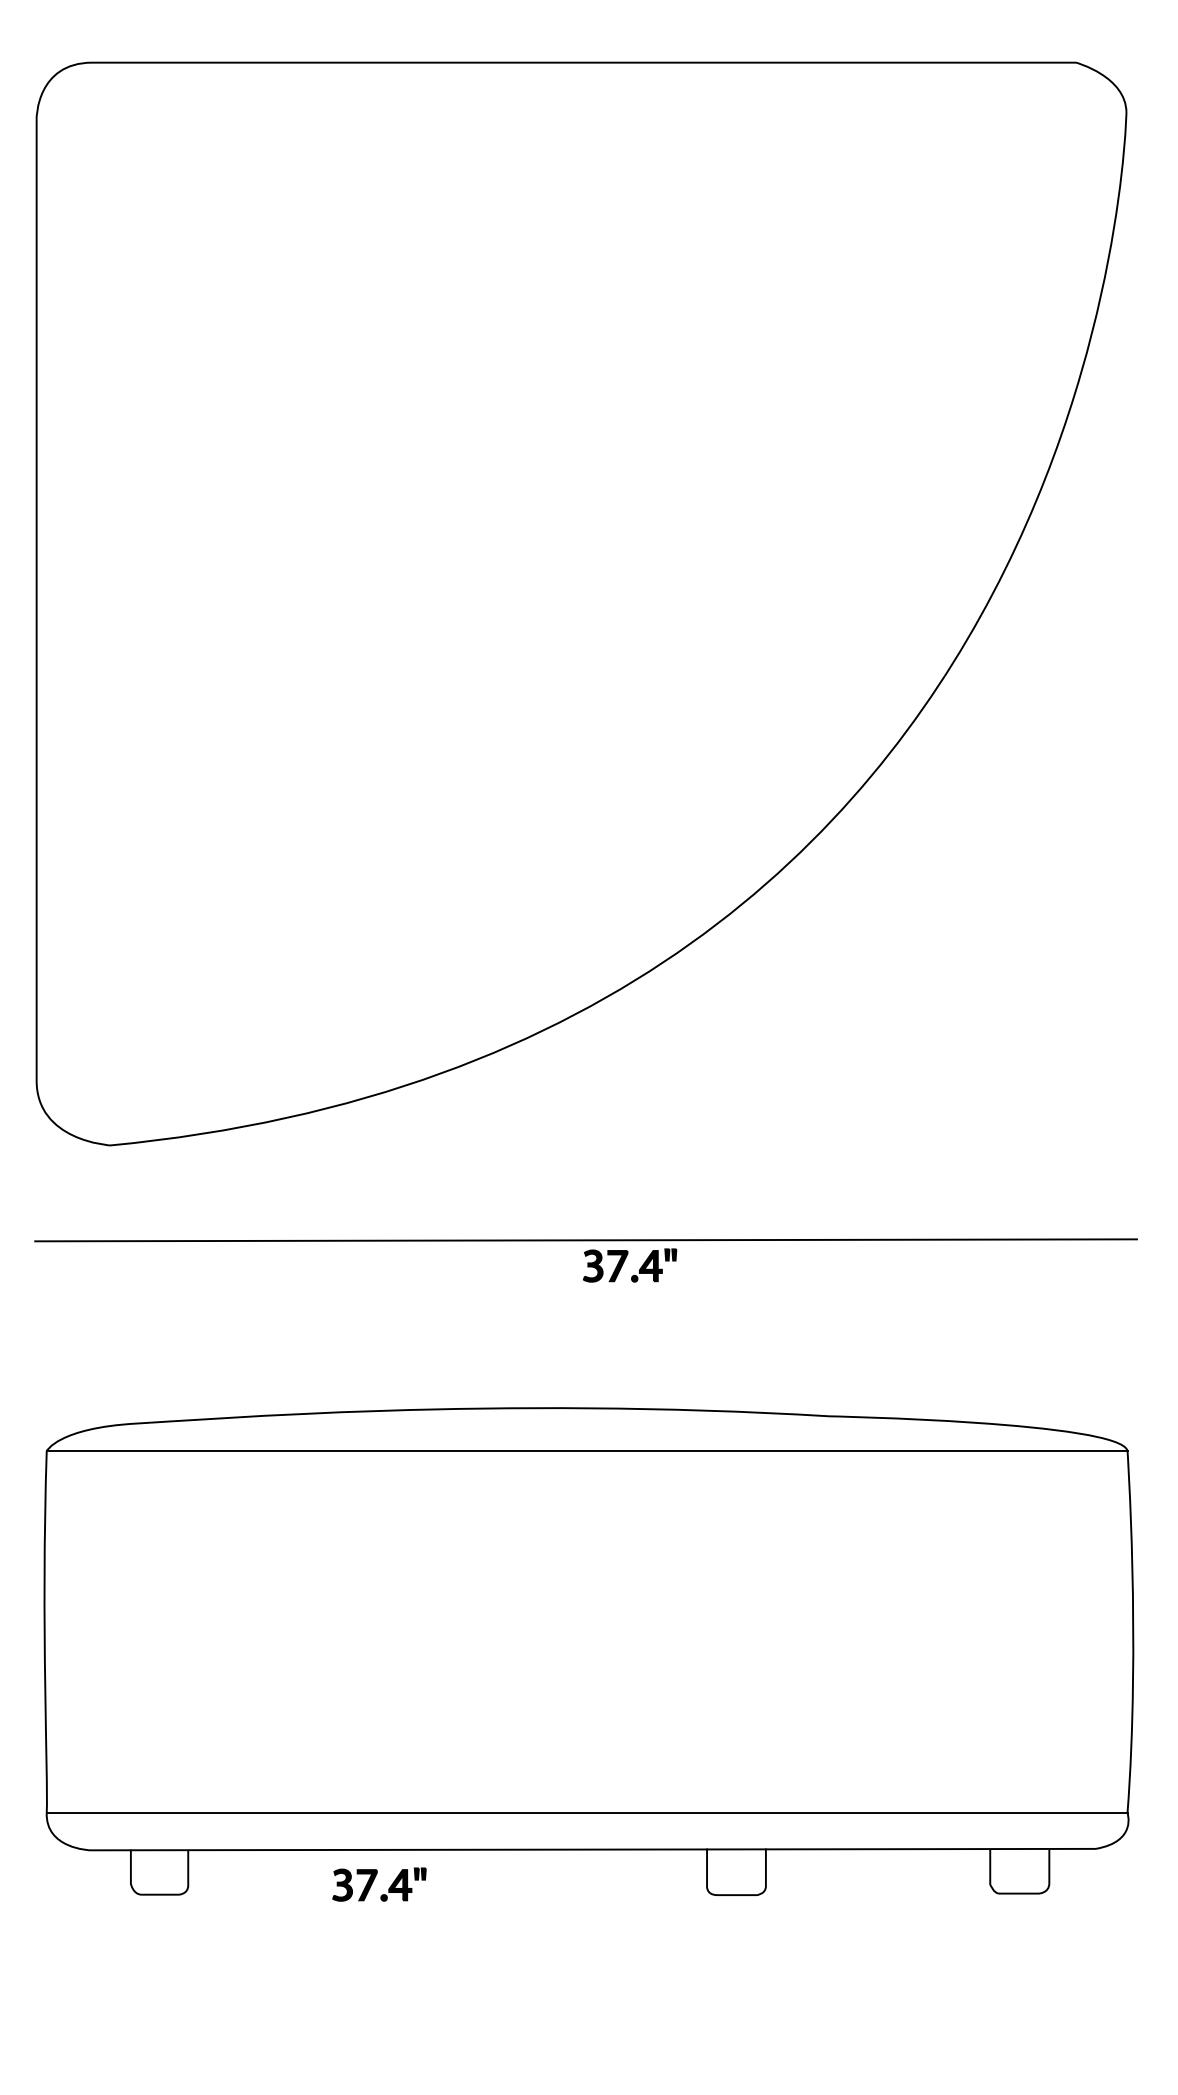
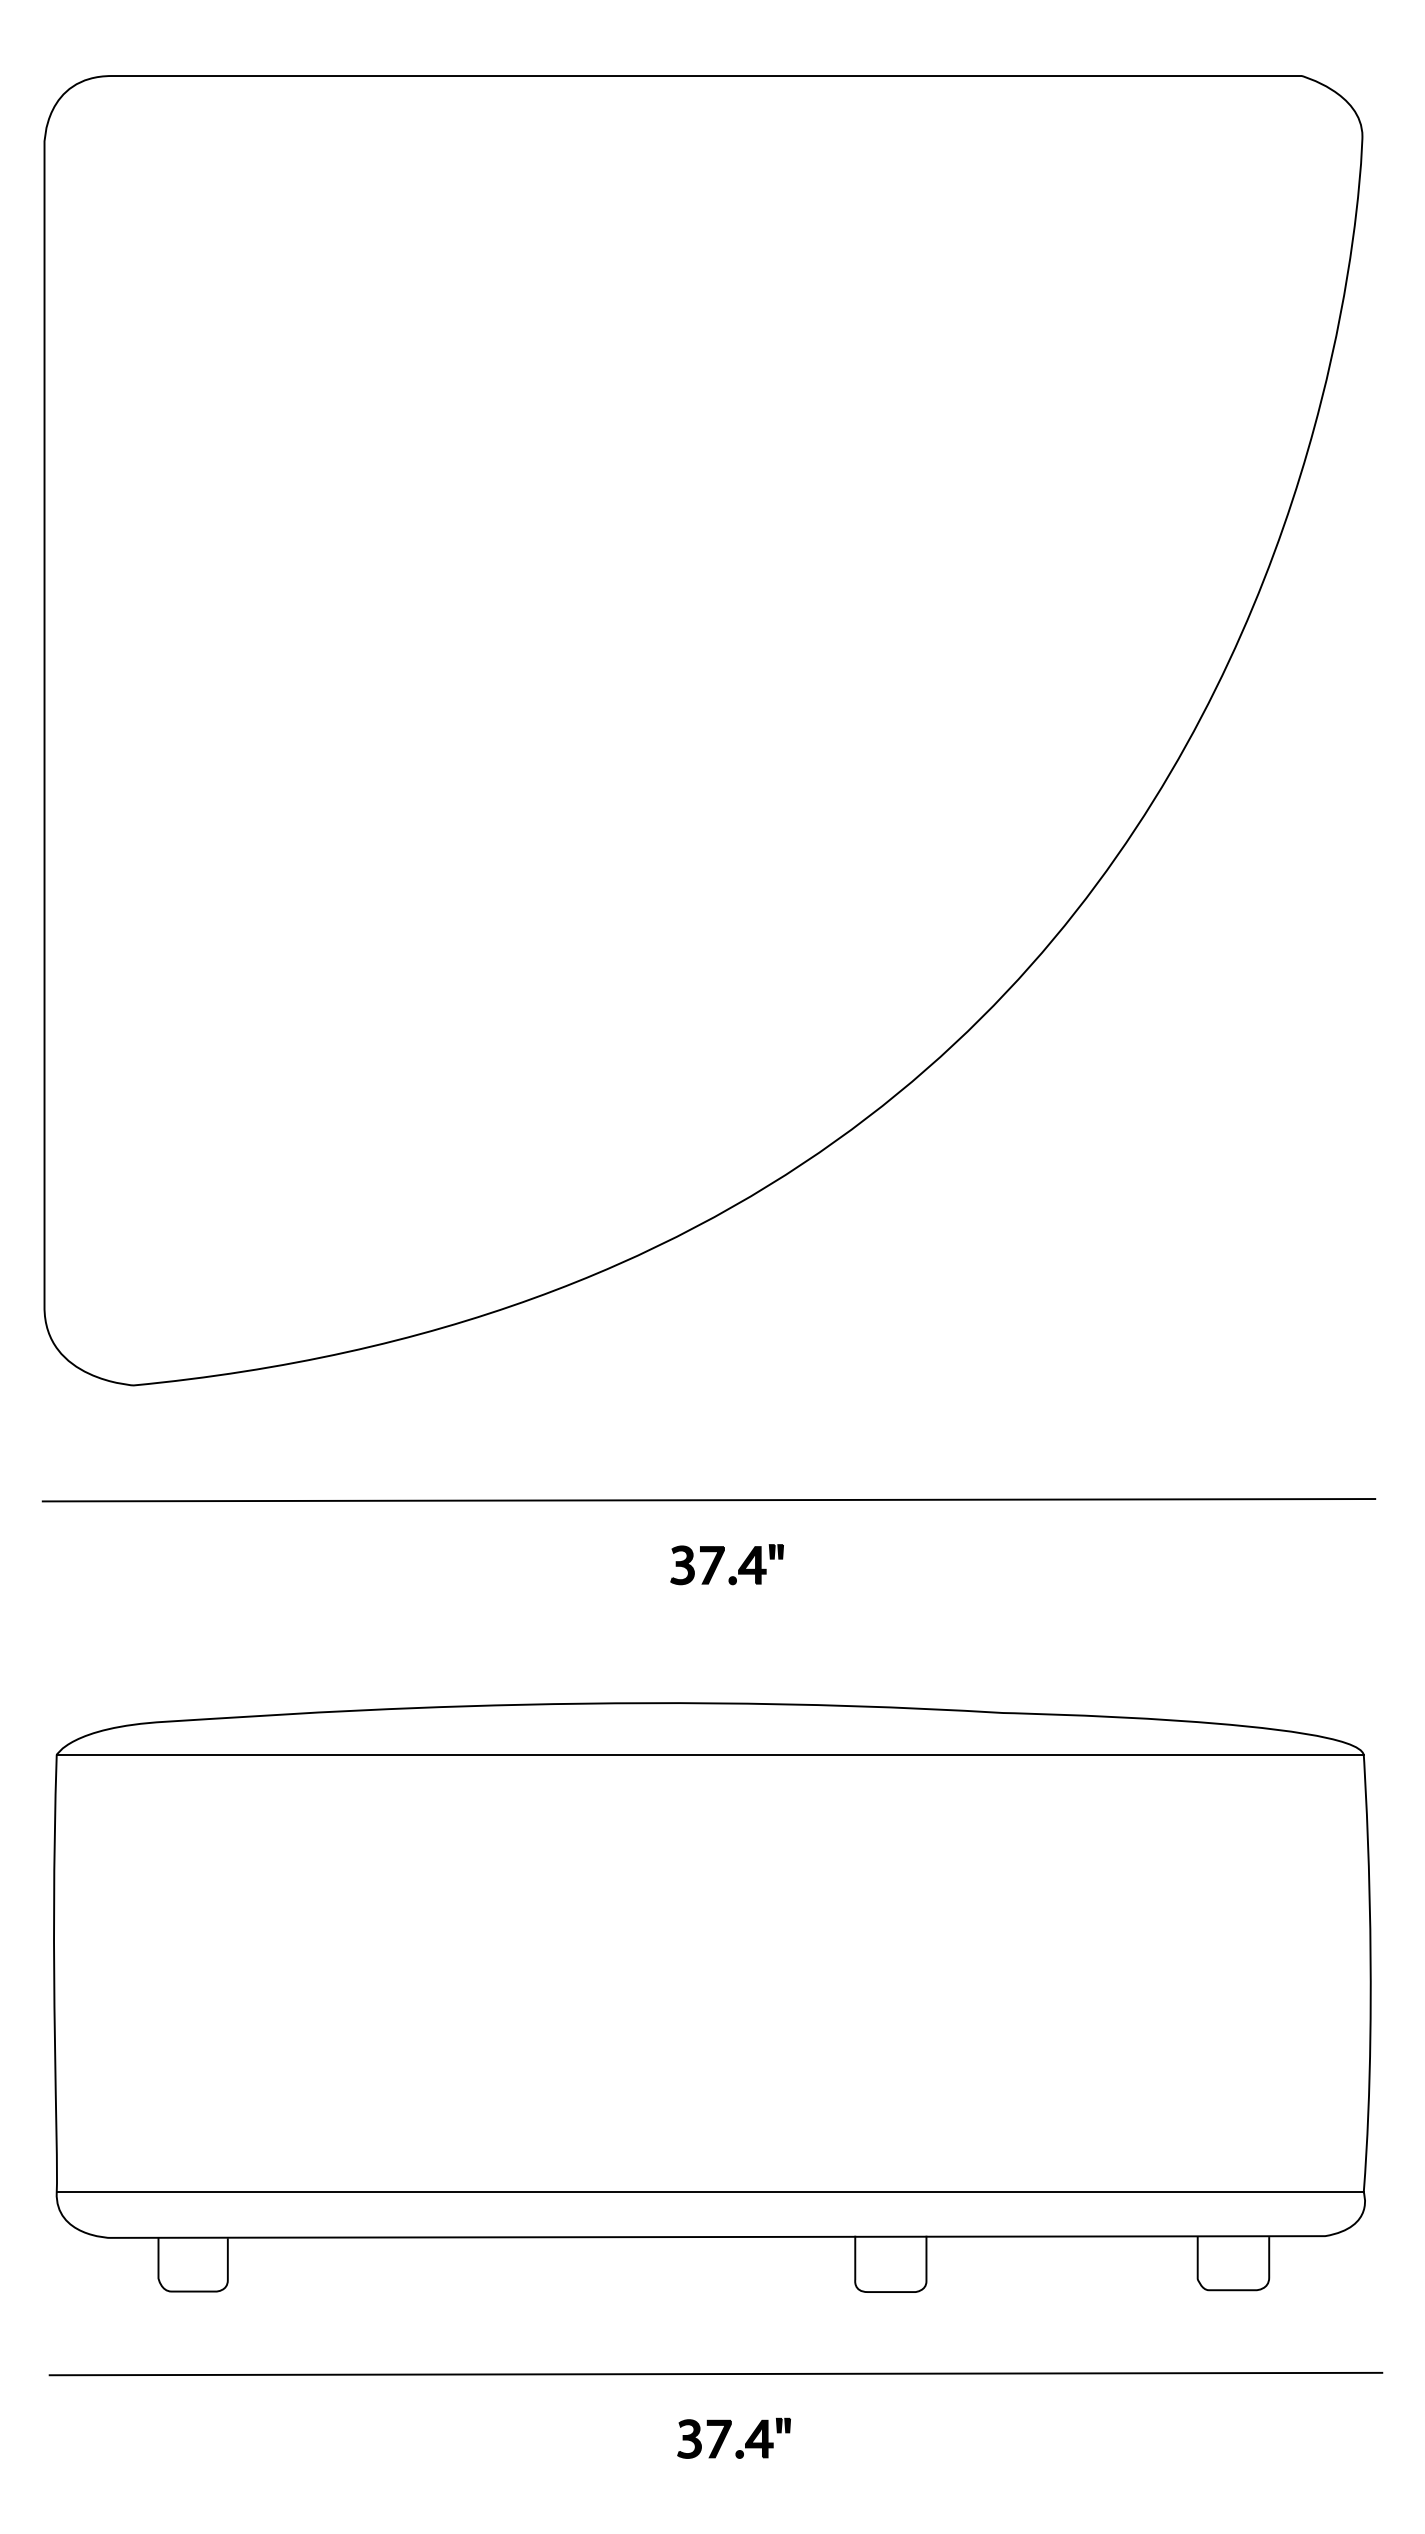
part: (624, 1262) -> (720, 1560), moved
part: (374, 1880) -> (727, 2433), moved
line: (591, 1962) -> (715, 2373), added

